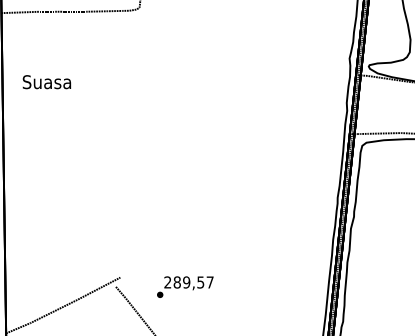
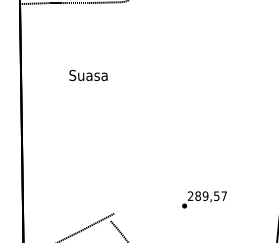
text: (46, 82) -> (88, 75), moved
text: (185, 286) -> (204, 199), moved

